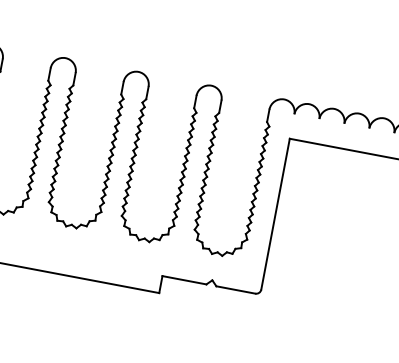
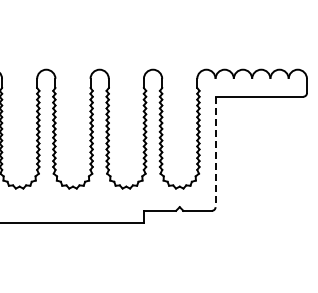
line: (275, 214) -> (215, 152), solid -> dashed

